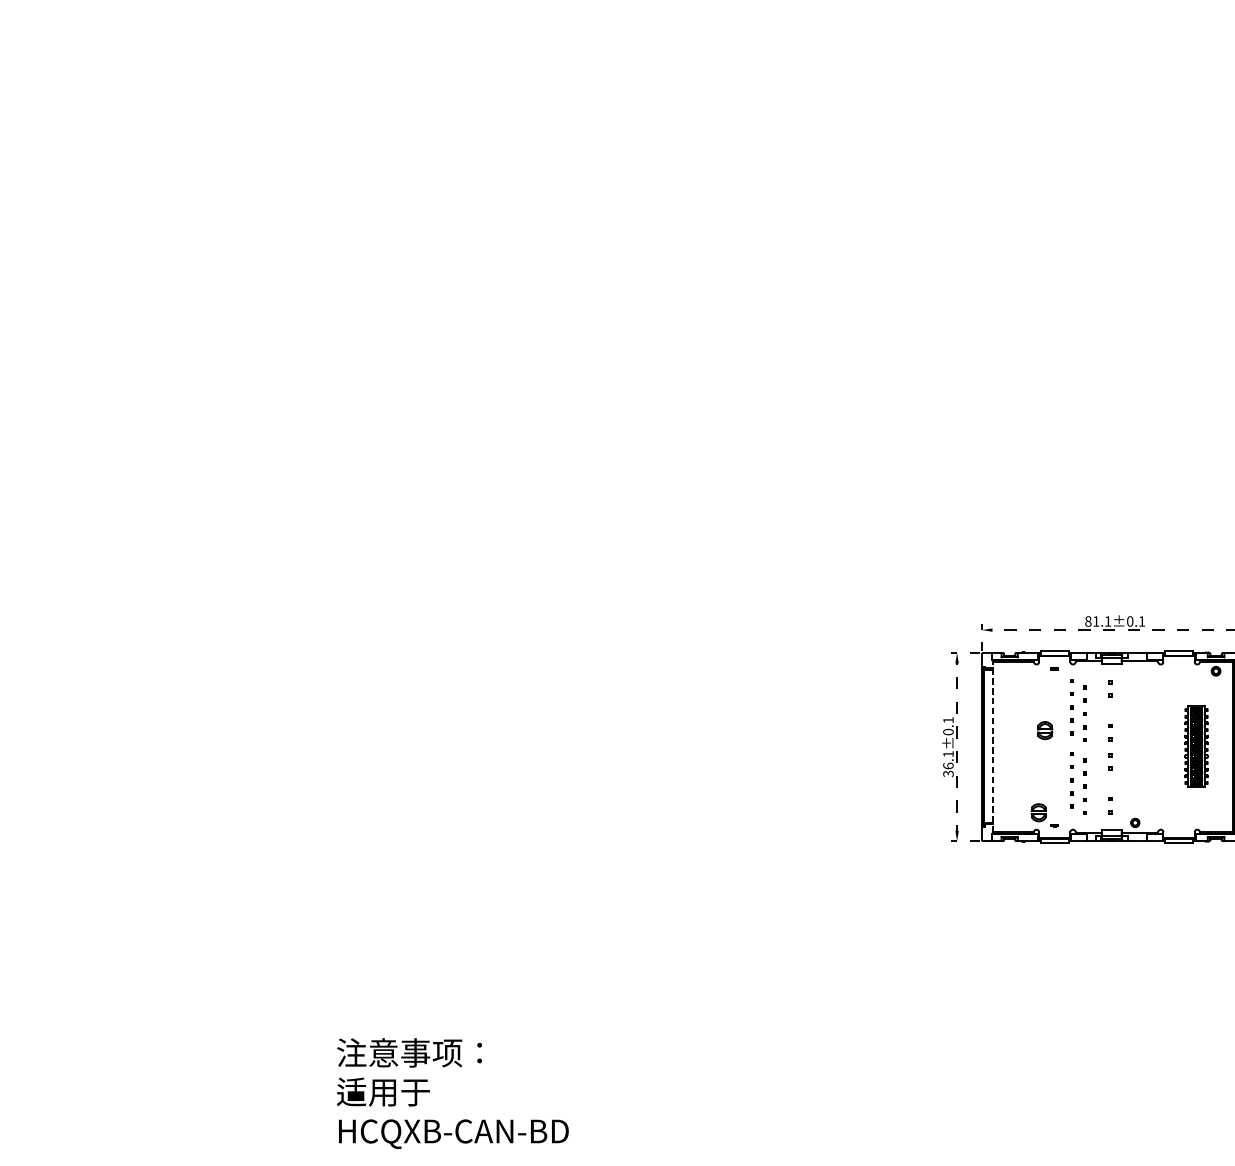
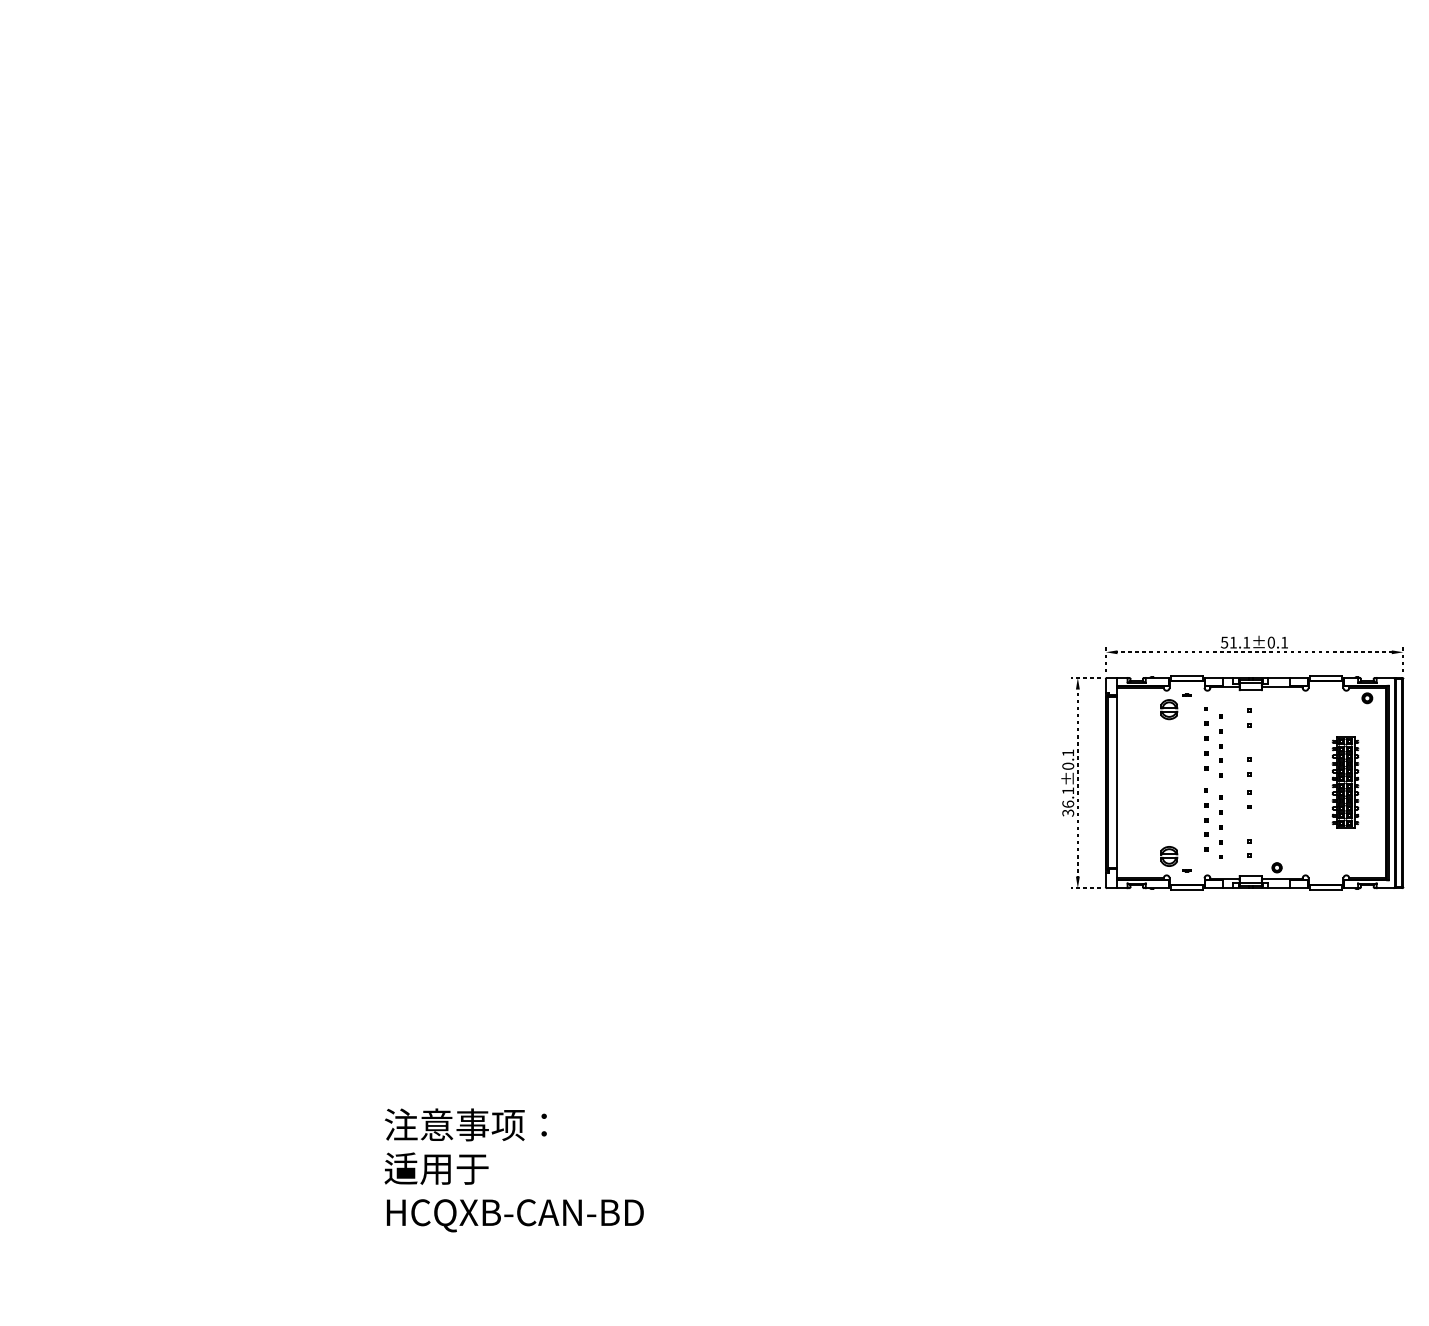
text: (1088, 621) -> (1224, 642), 81.1±0.1 -> 51.1±0.1
part: (1045, 730) -> (1169, 709), moved
line: (992, 746) -> (1117, 782), dashed -> solid

